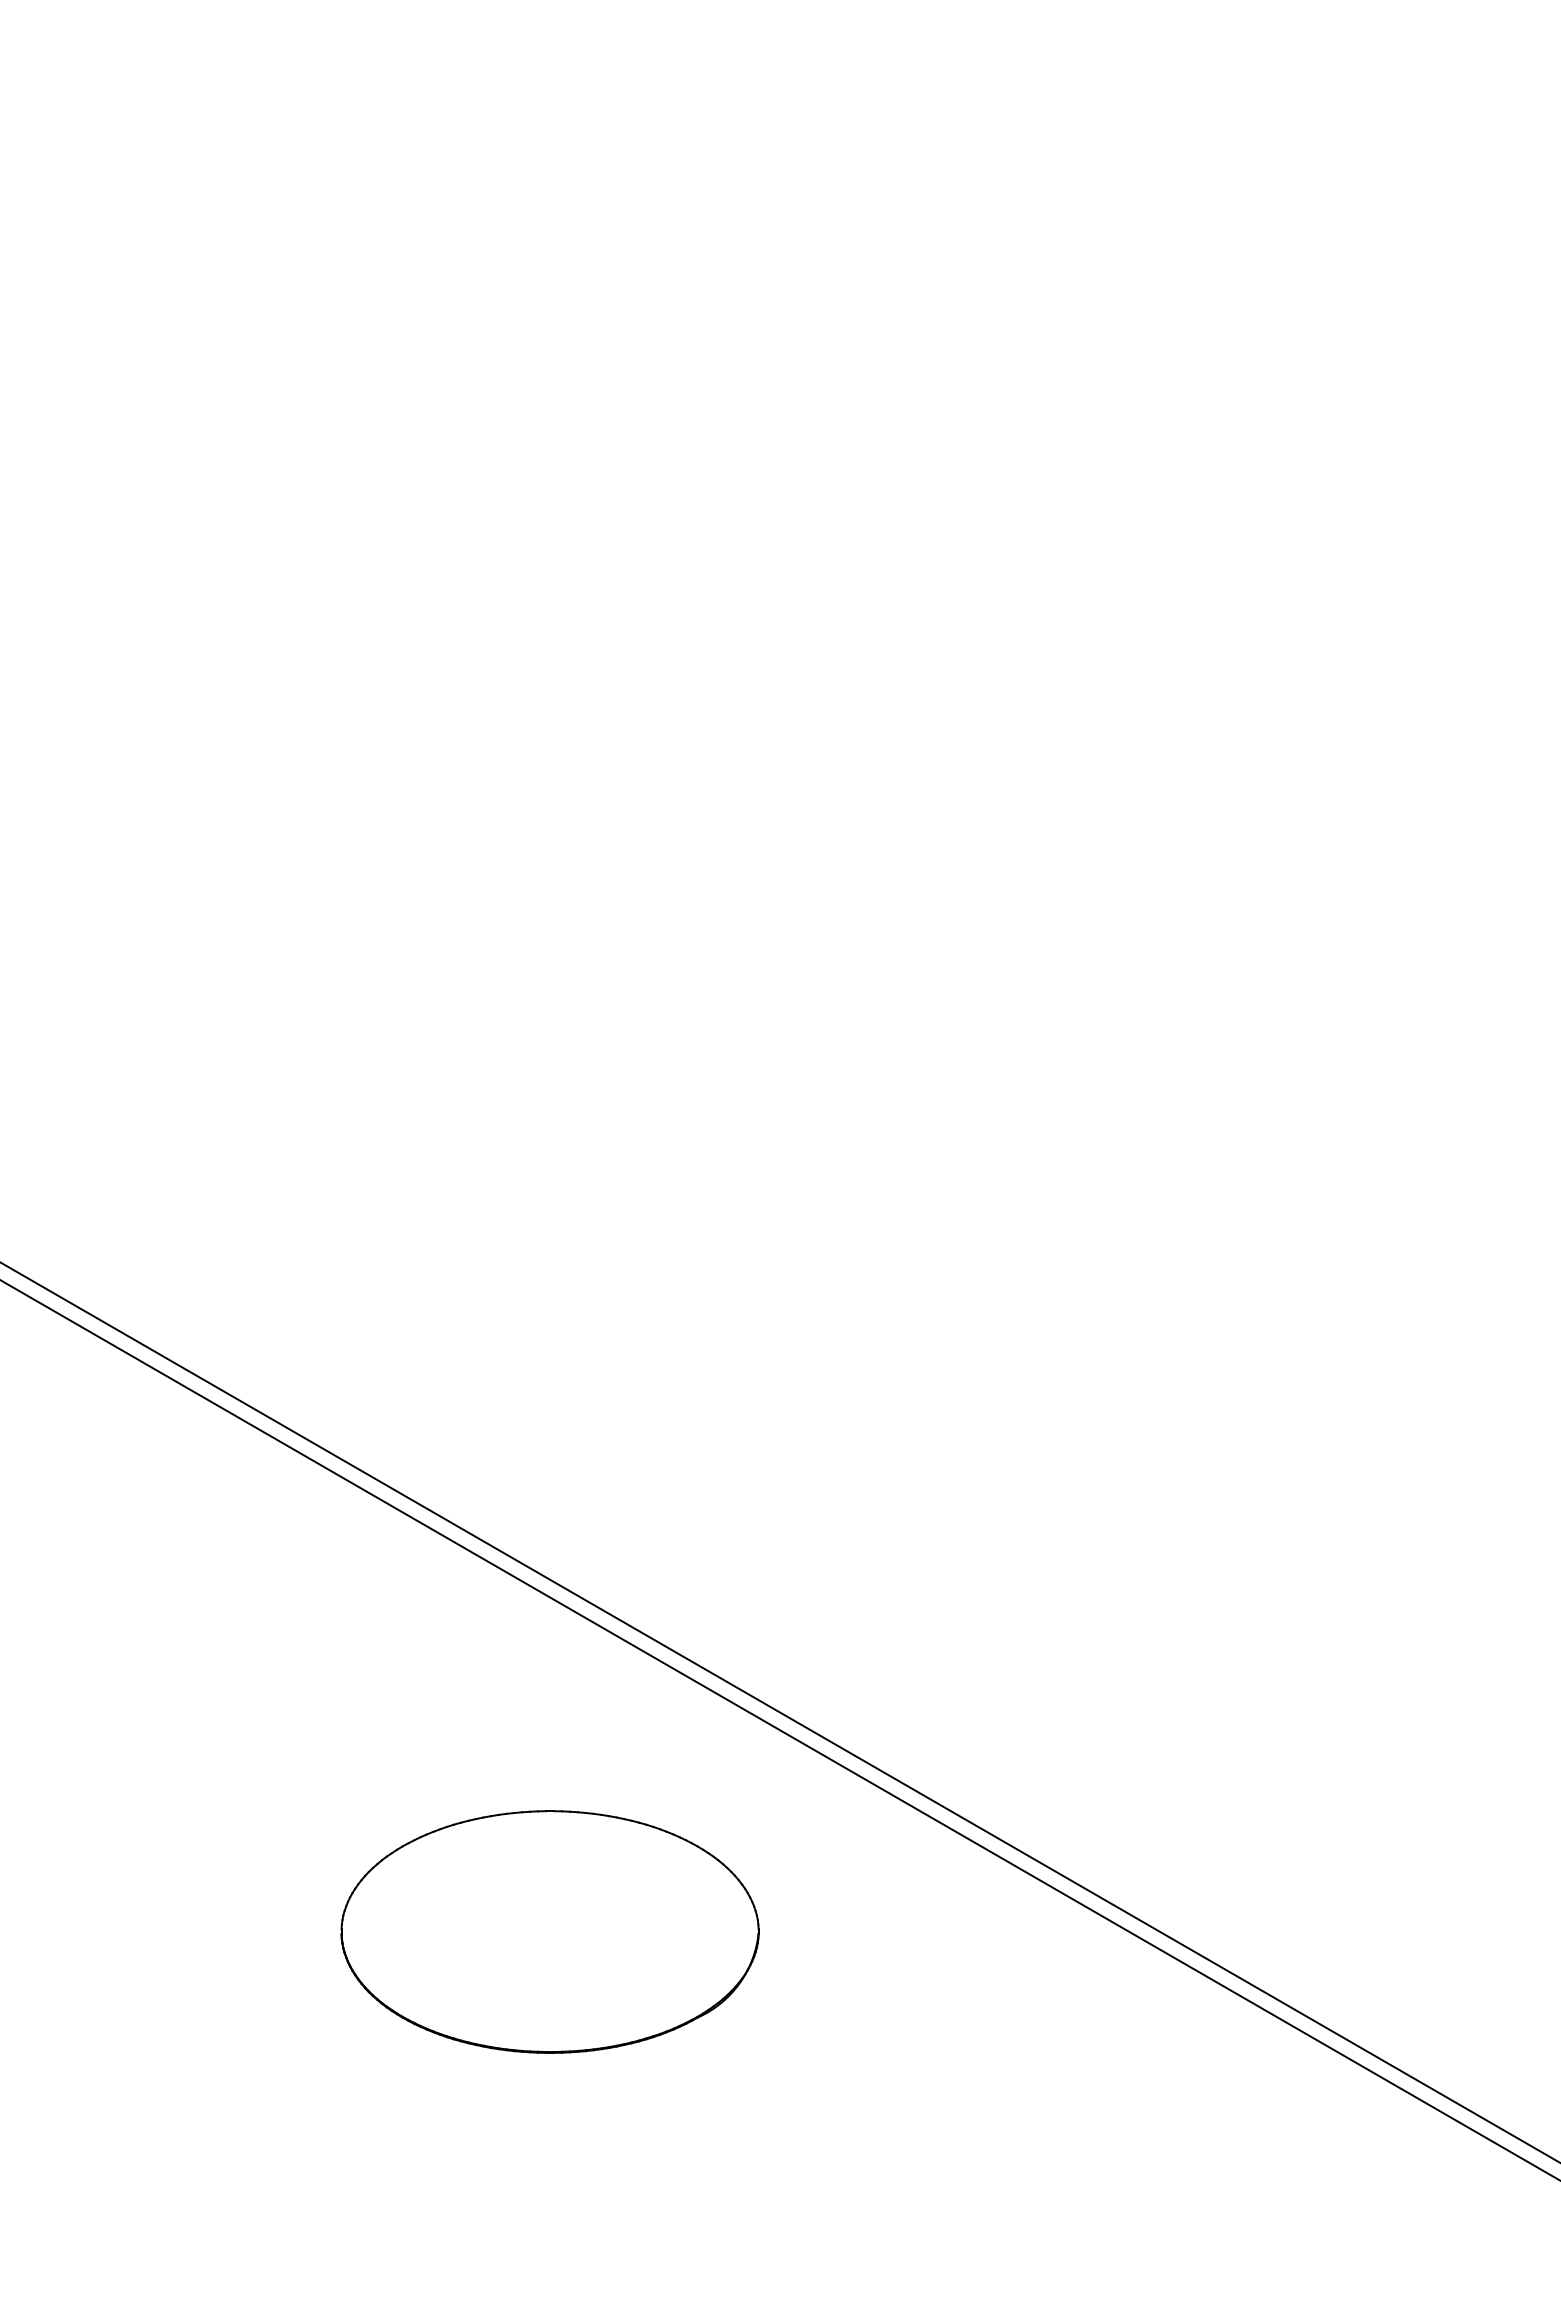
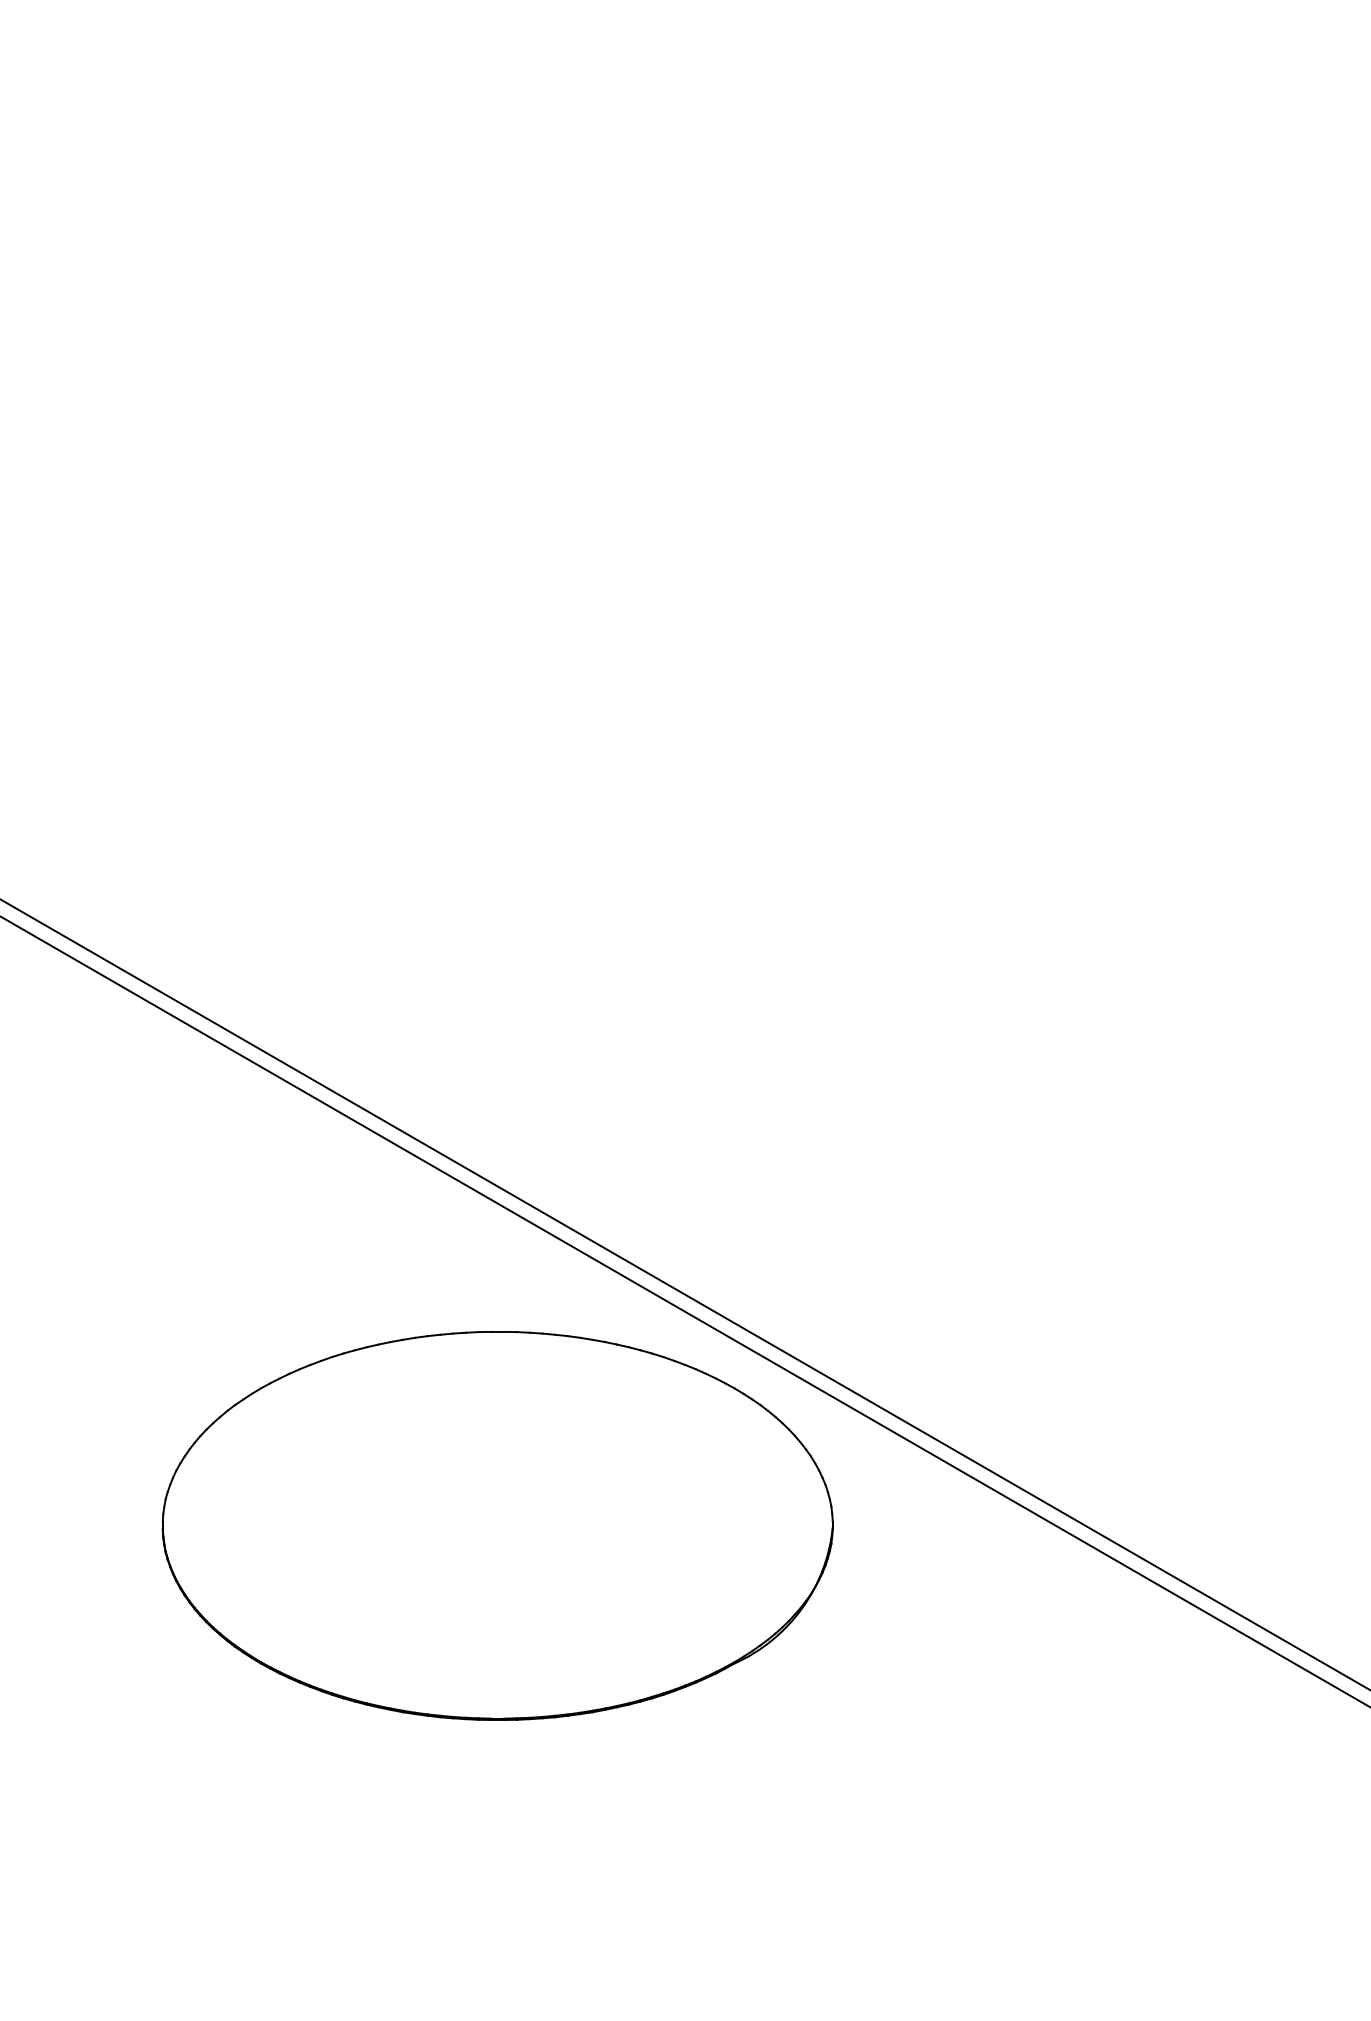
part: (549, 1931) -> (497, 1525), size x1.67

